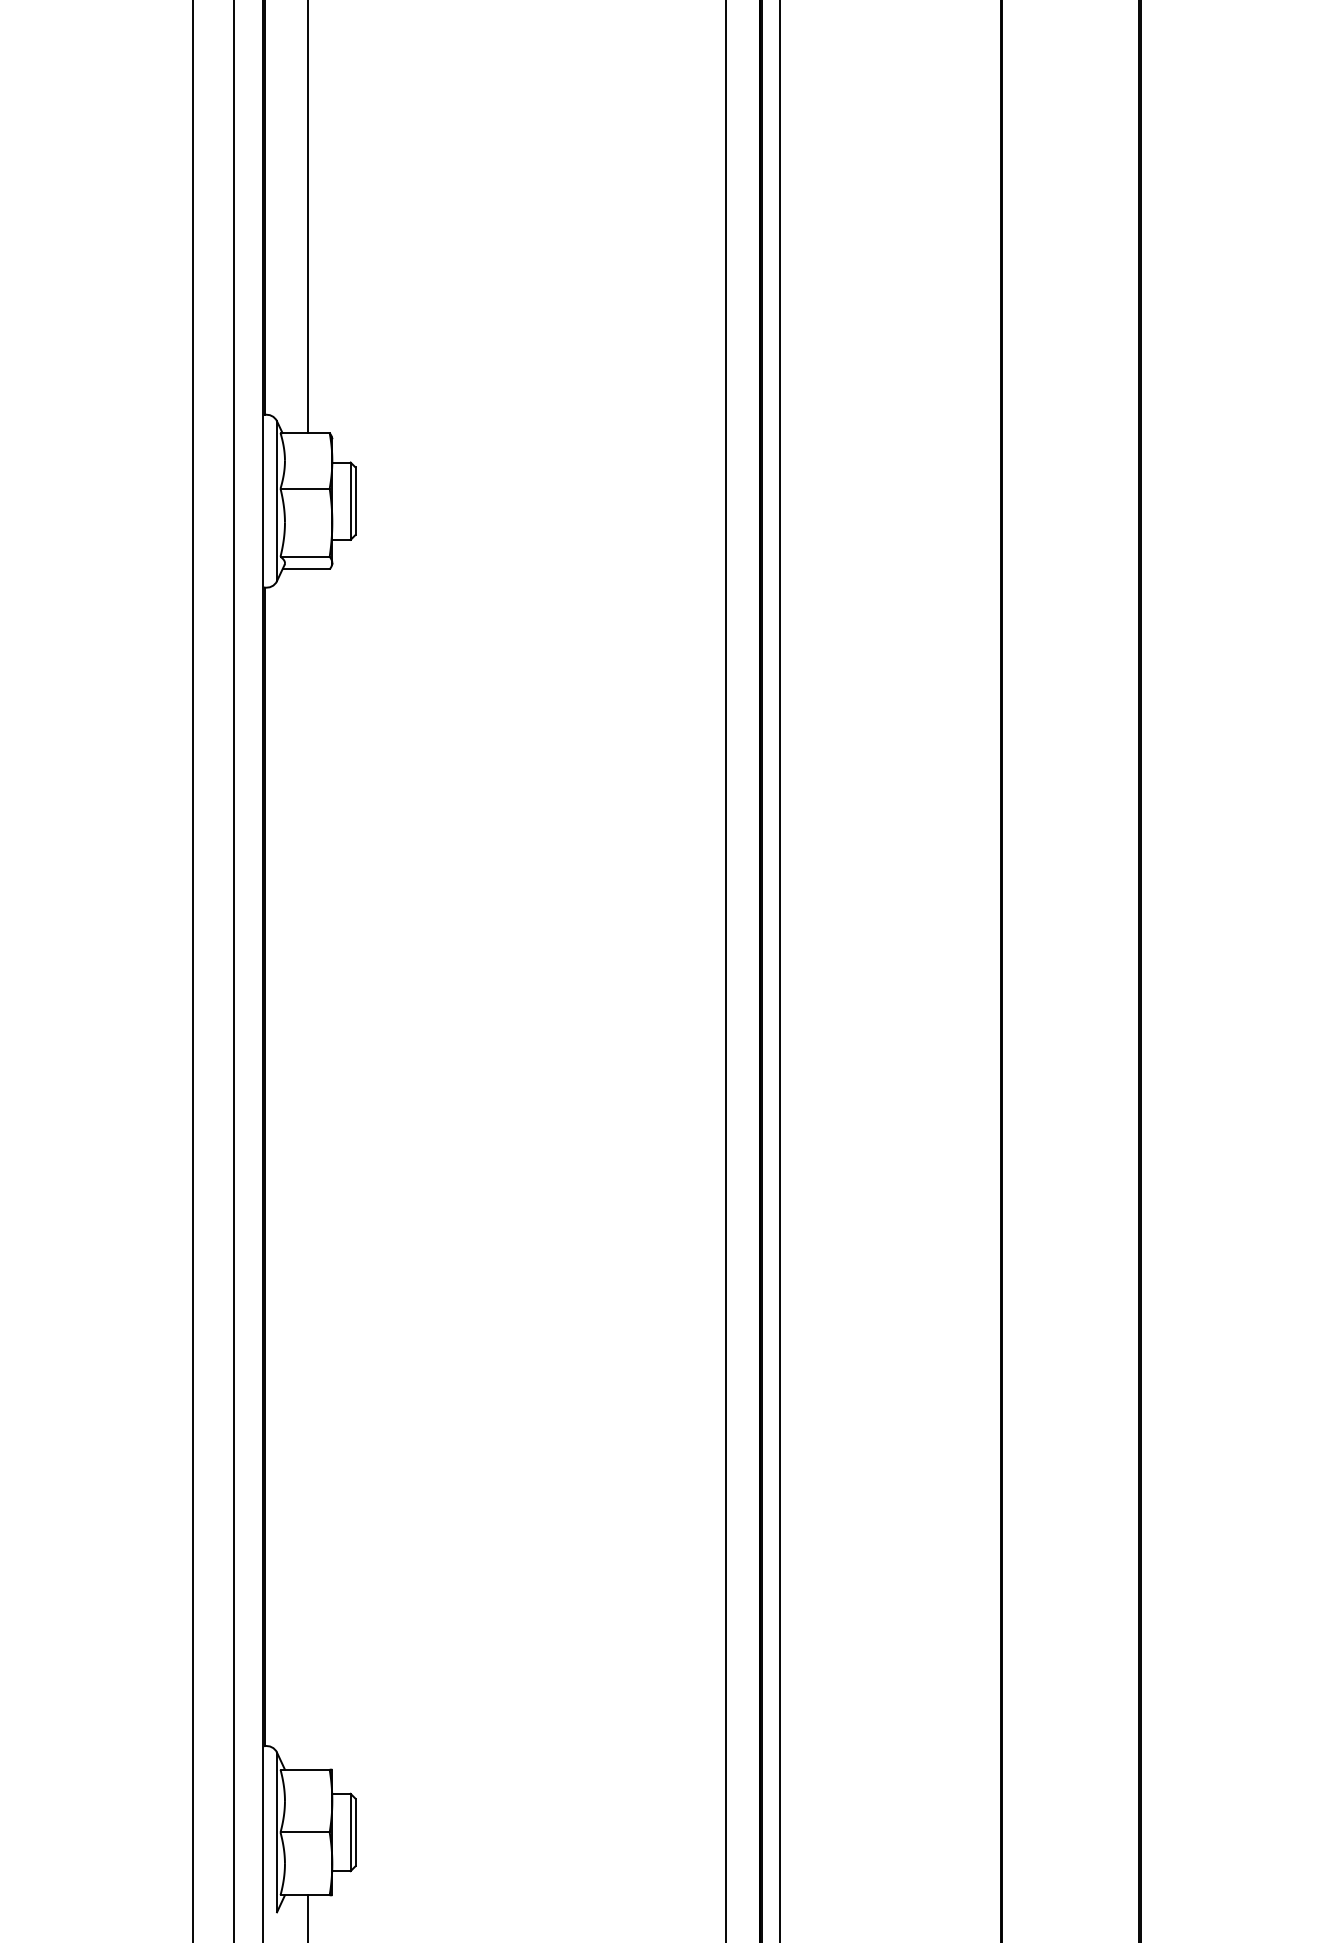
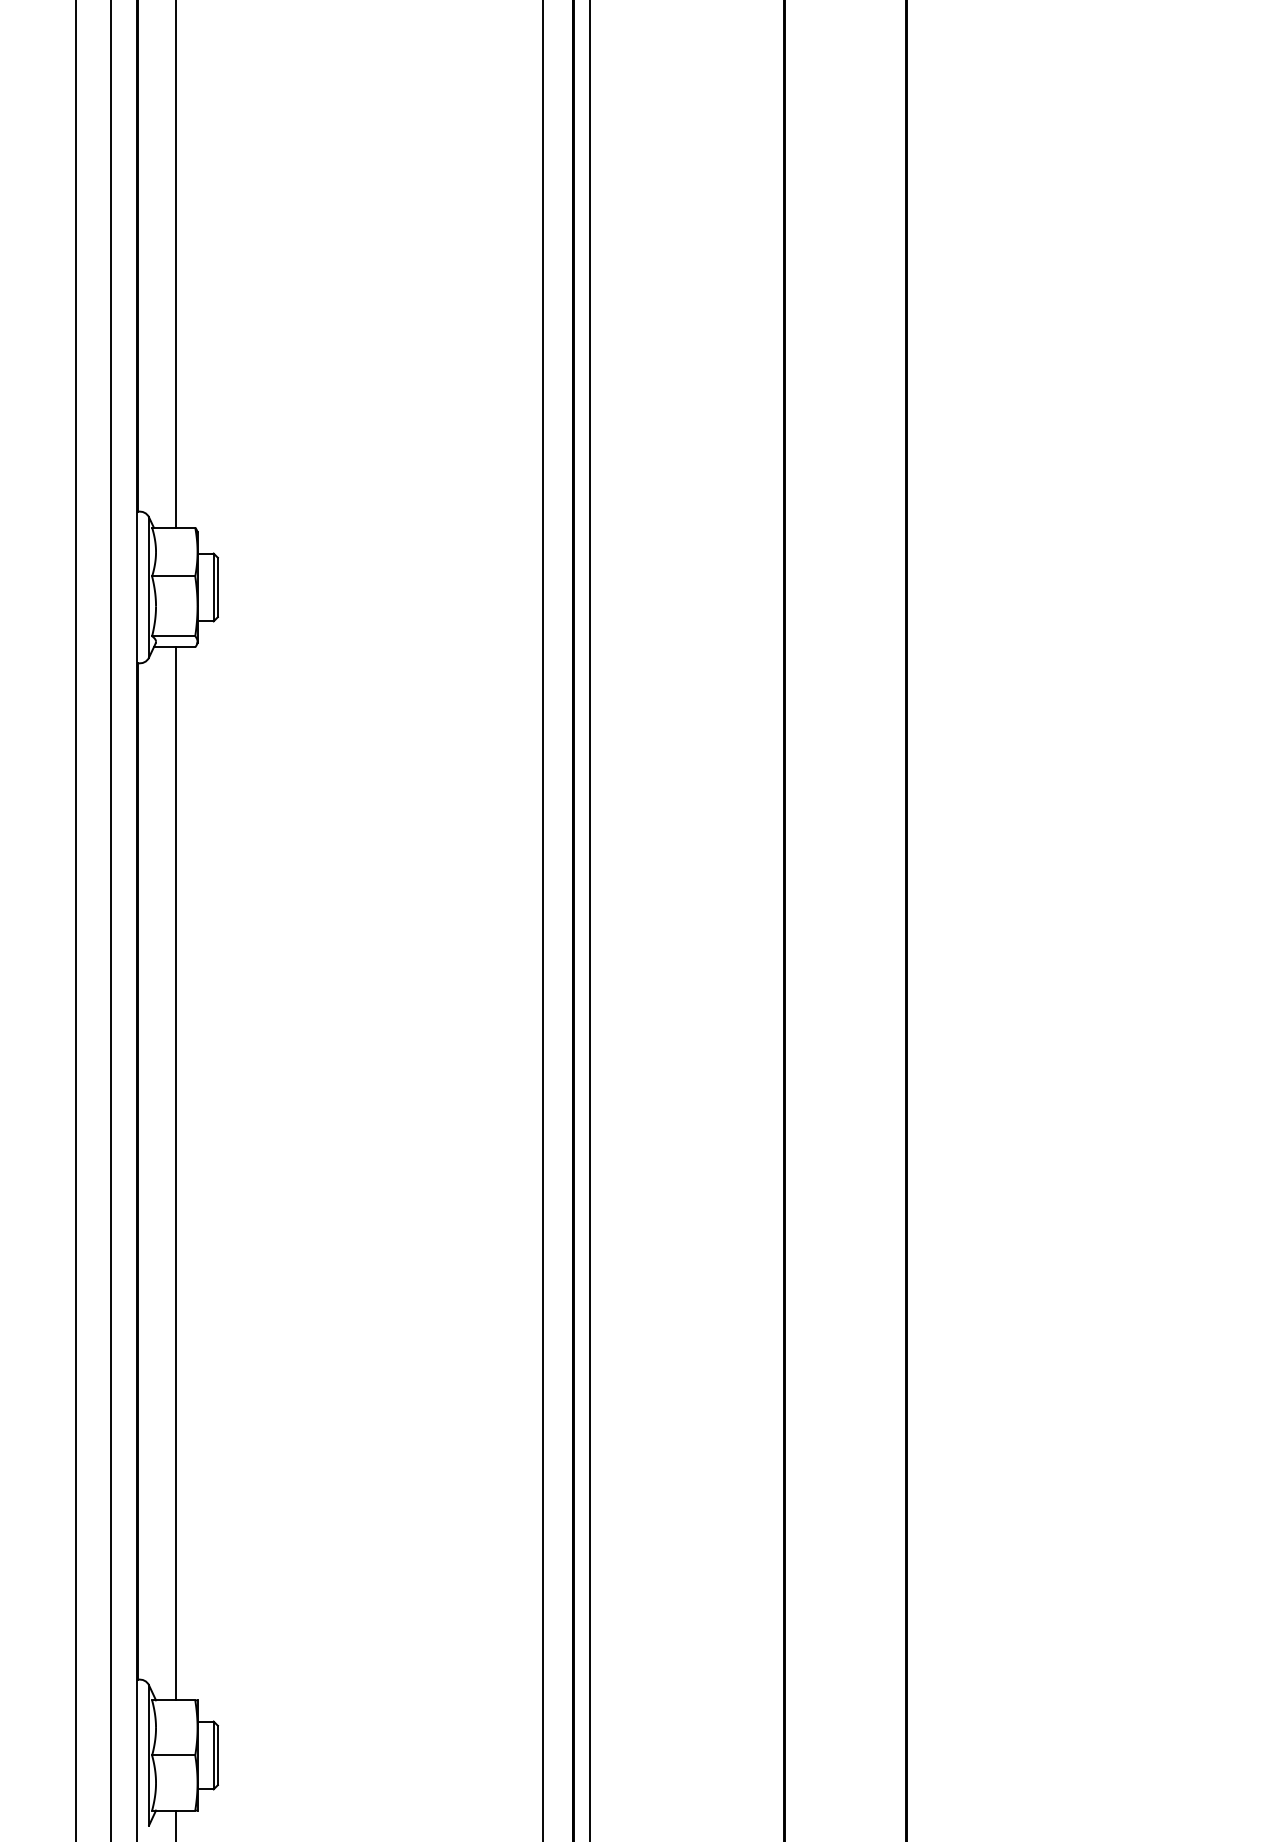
line: (308, 1169) -> (176, 1173), added

